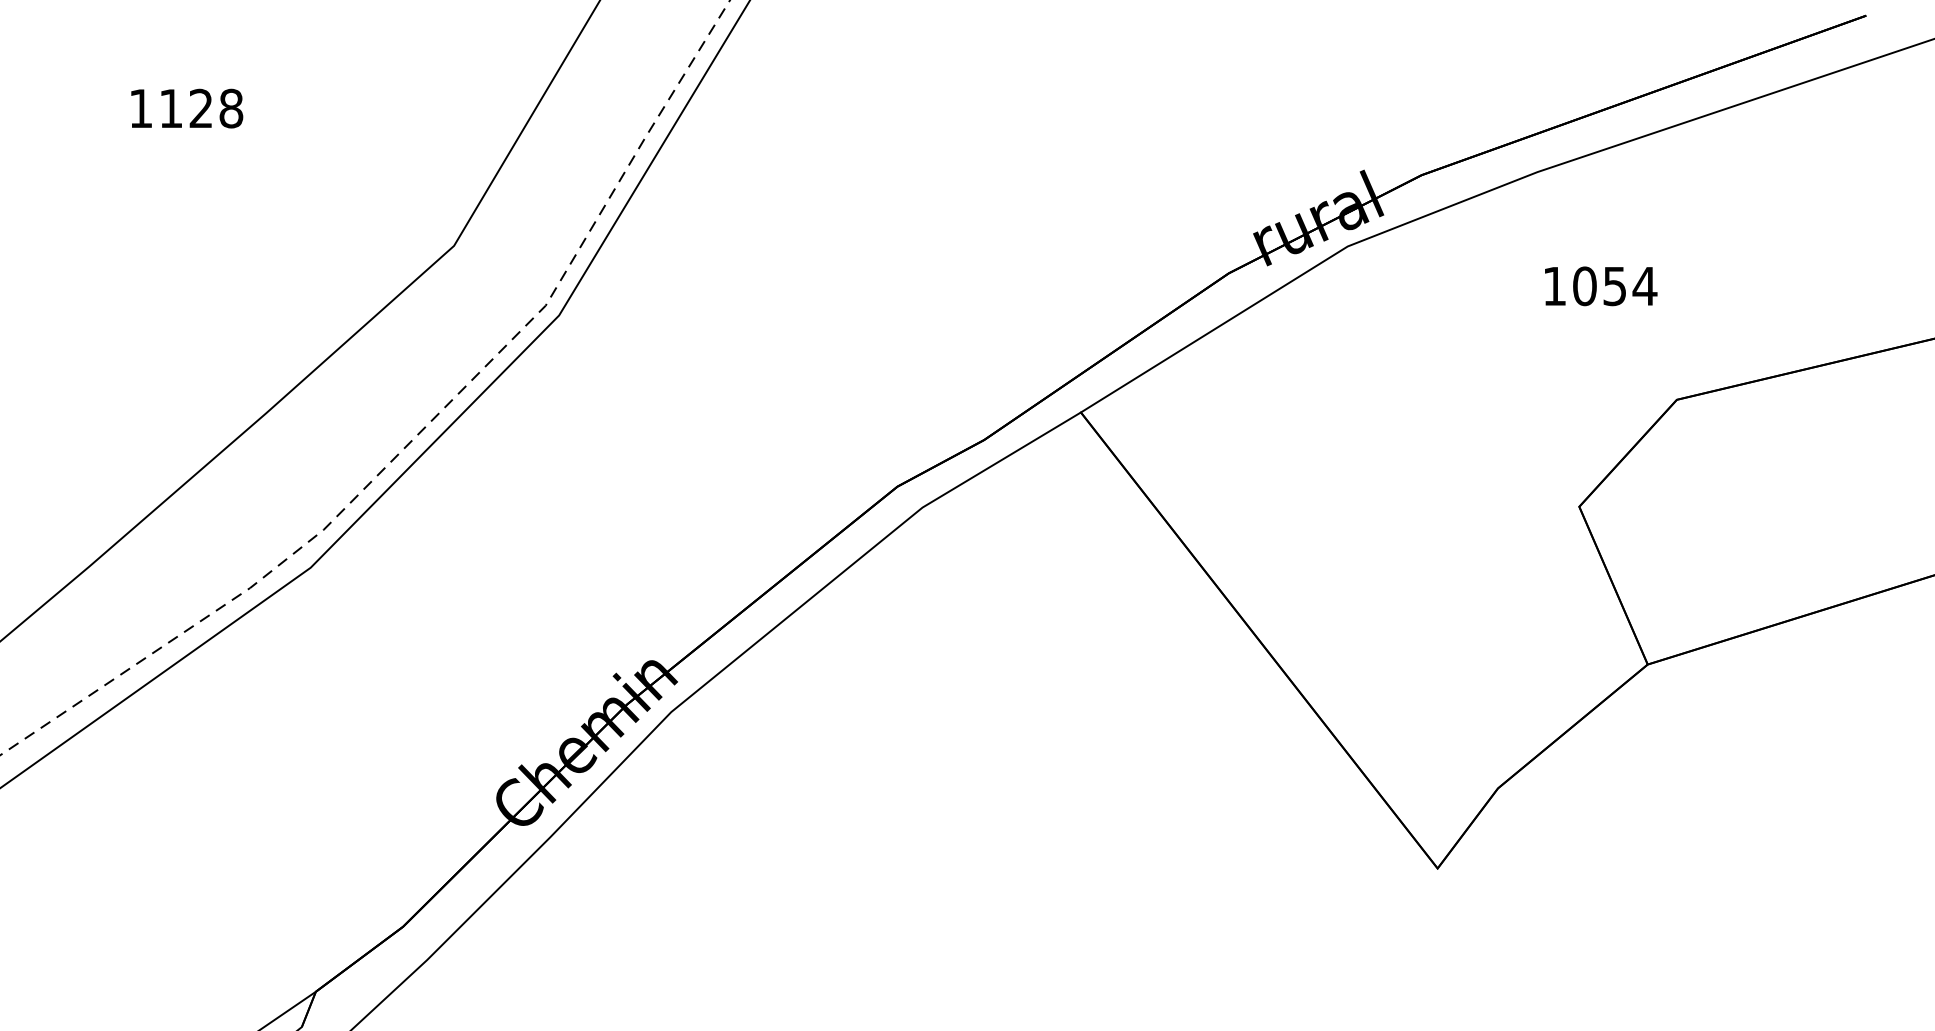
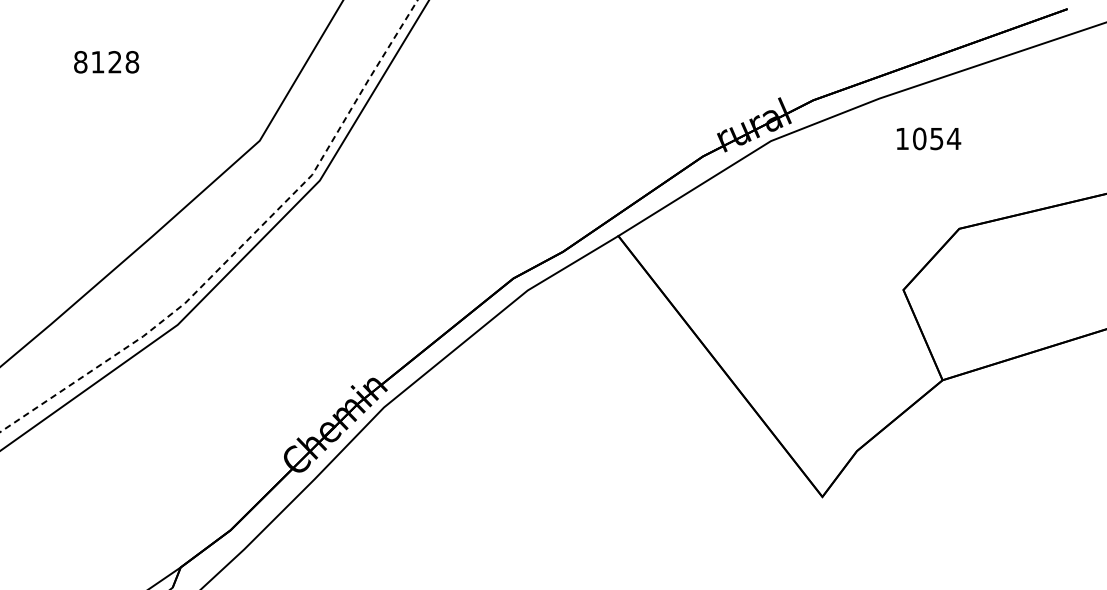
text: (140, 109) -> (80, 62), 1128 -> 8128
text: (1600, 285) -> (928, 138), moved

